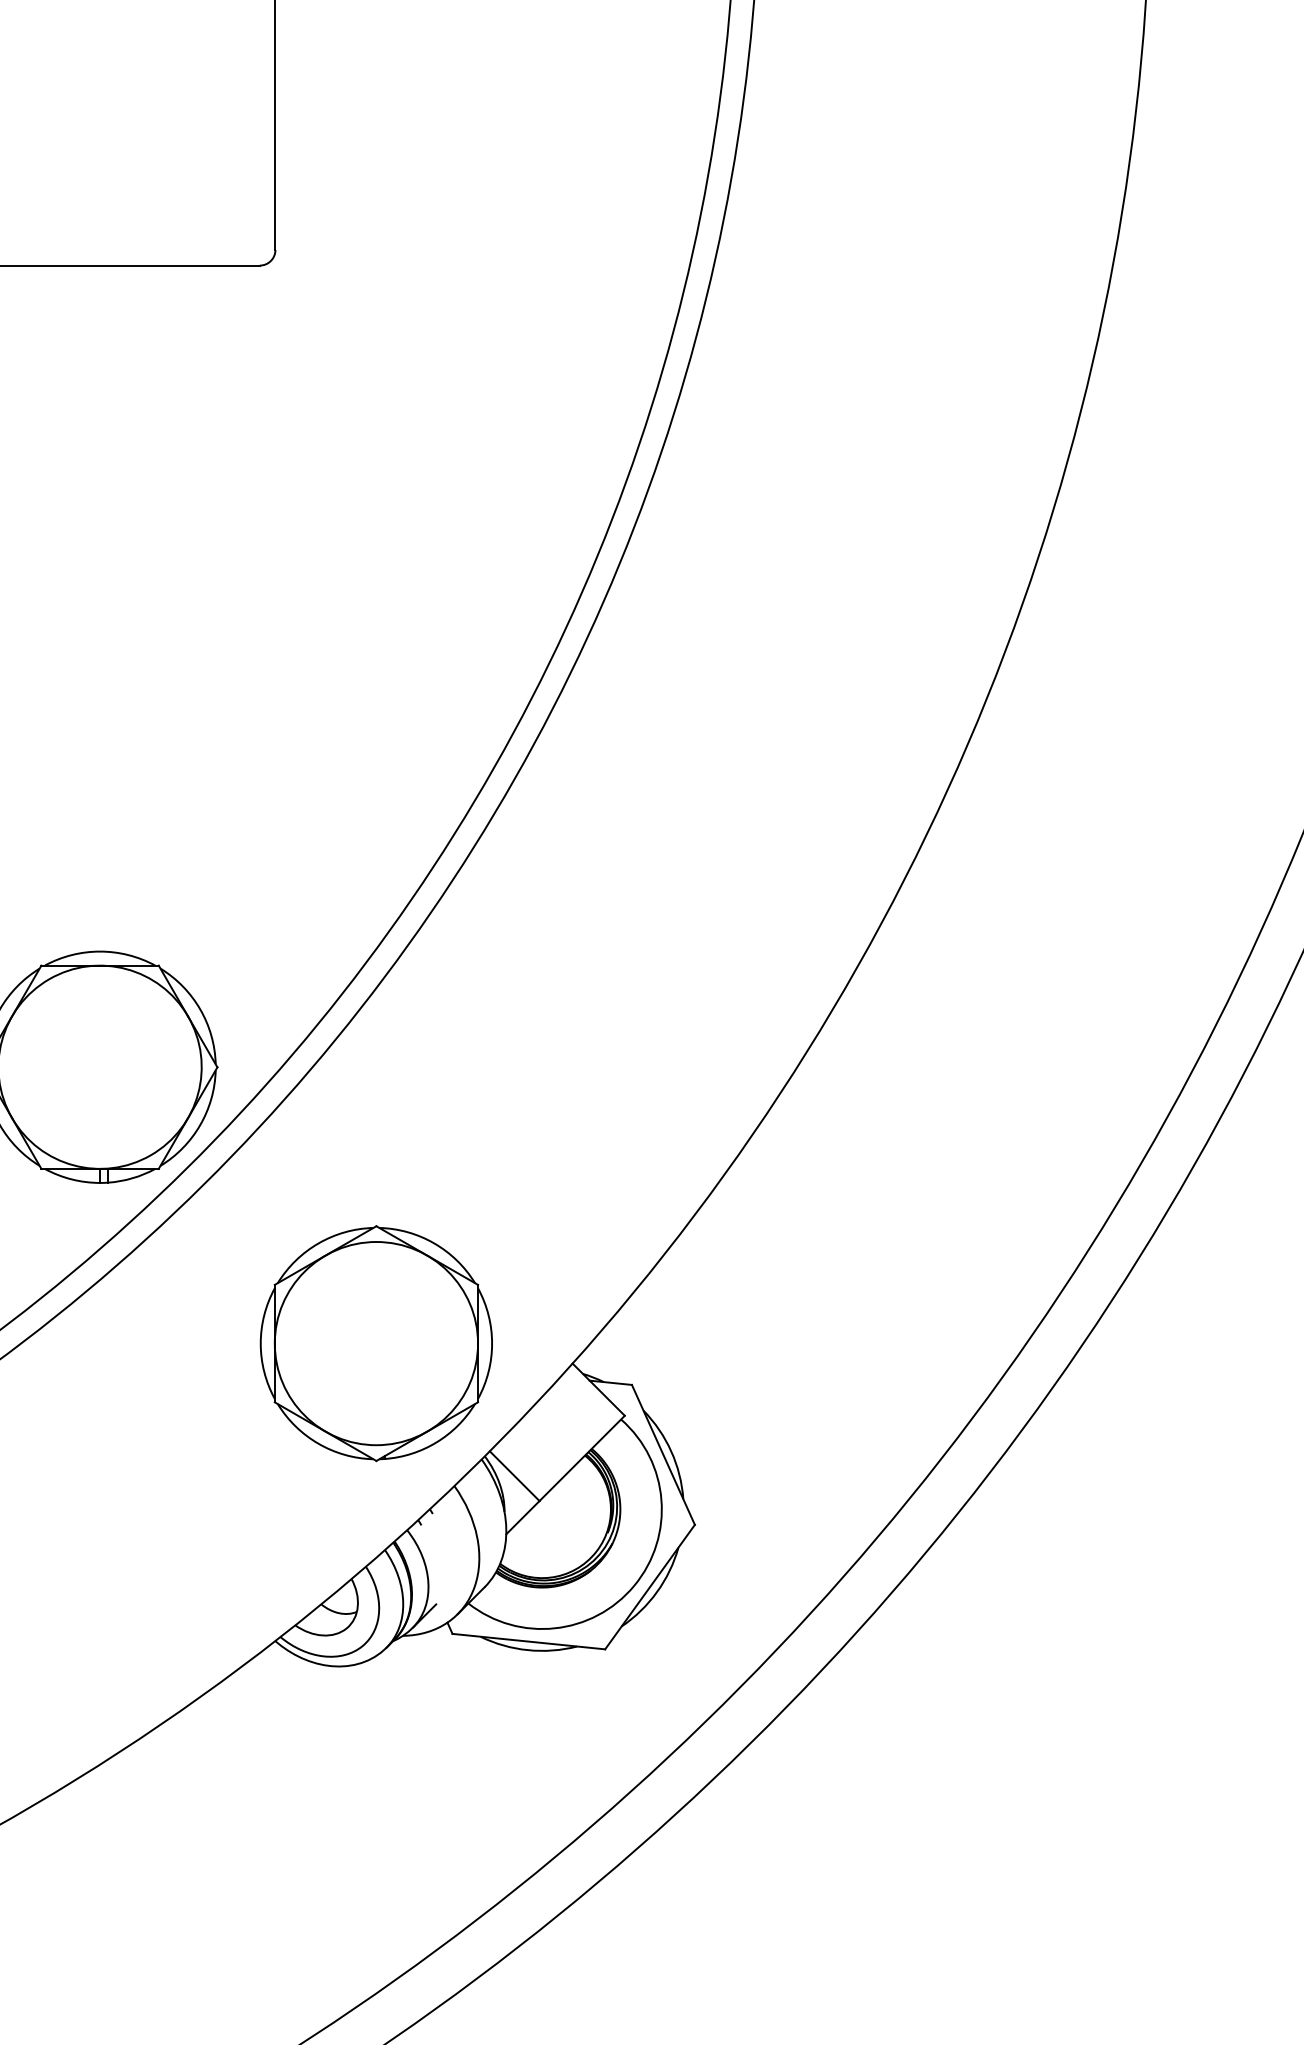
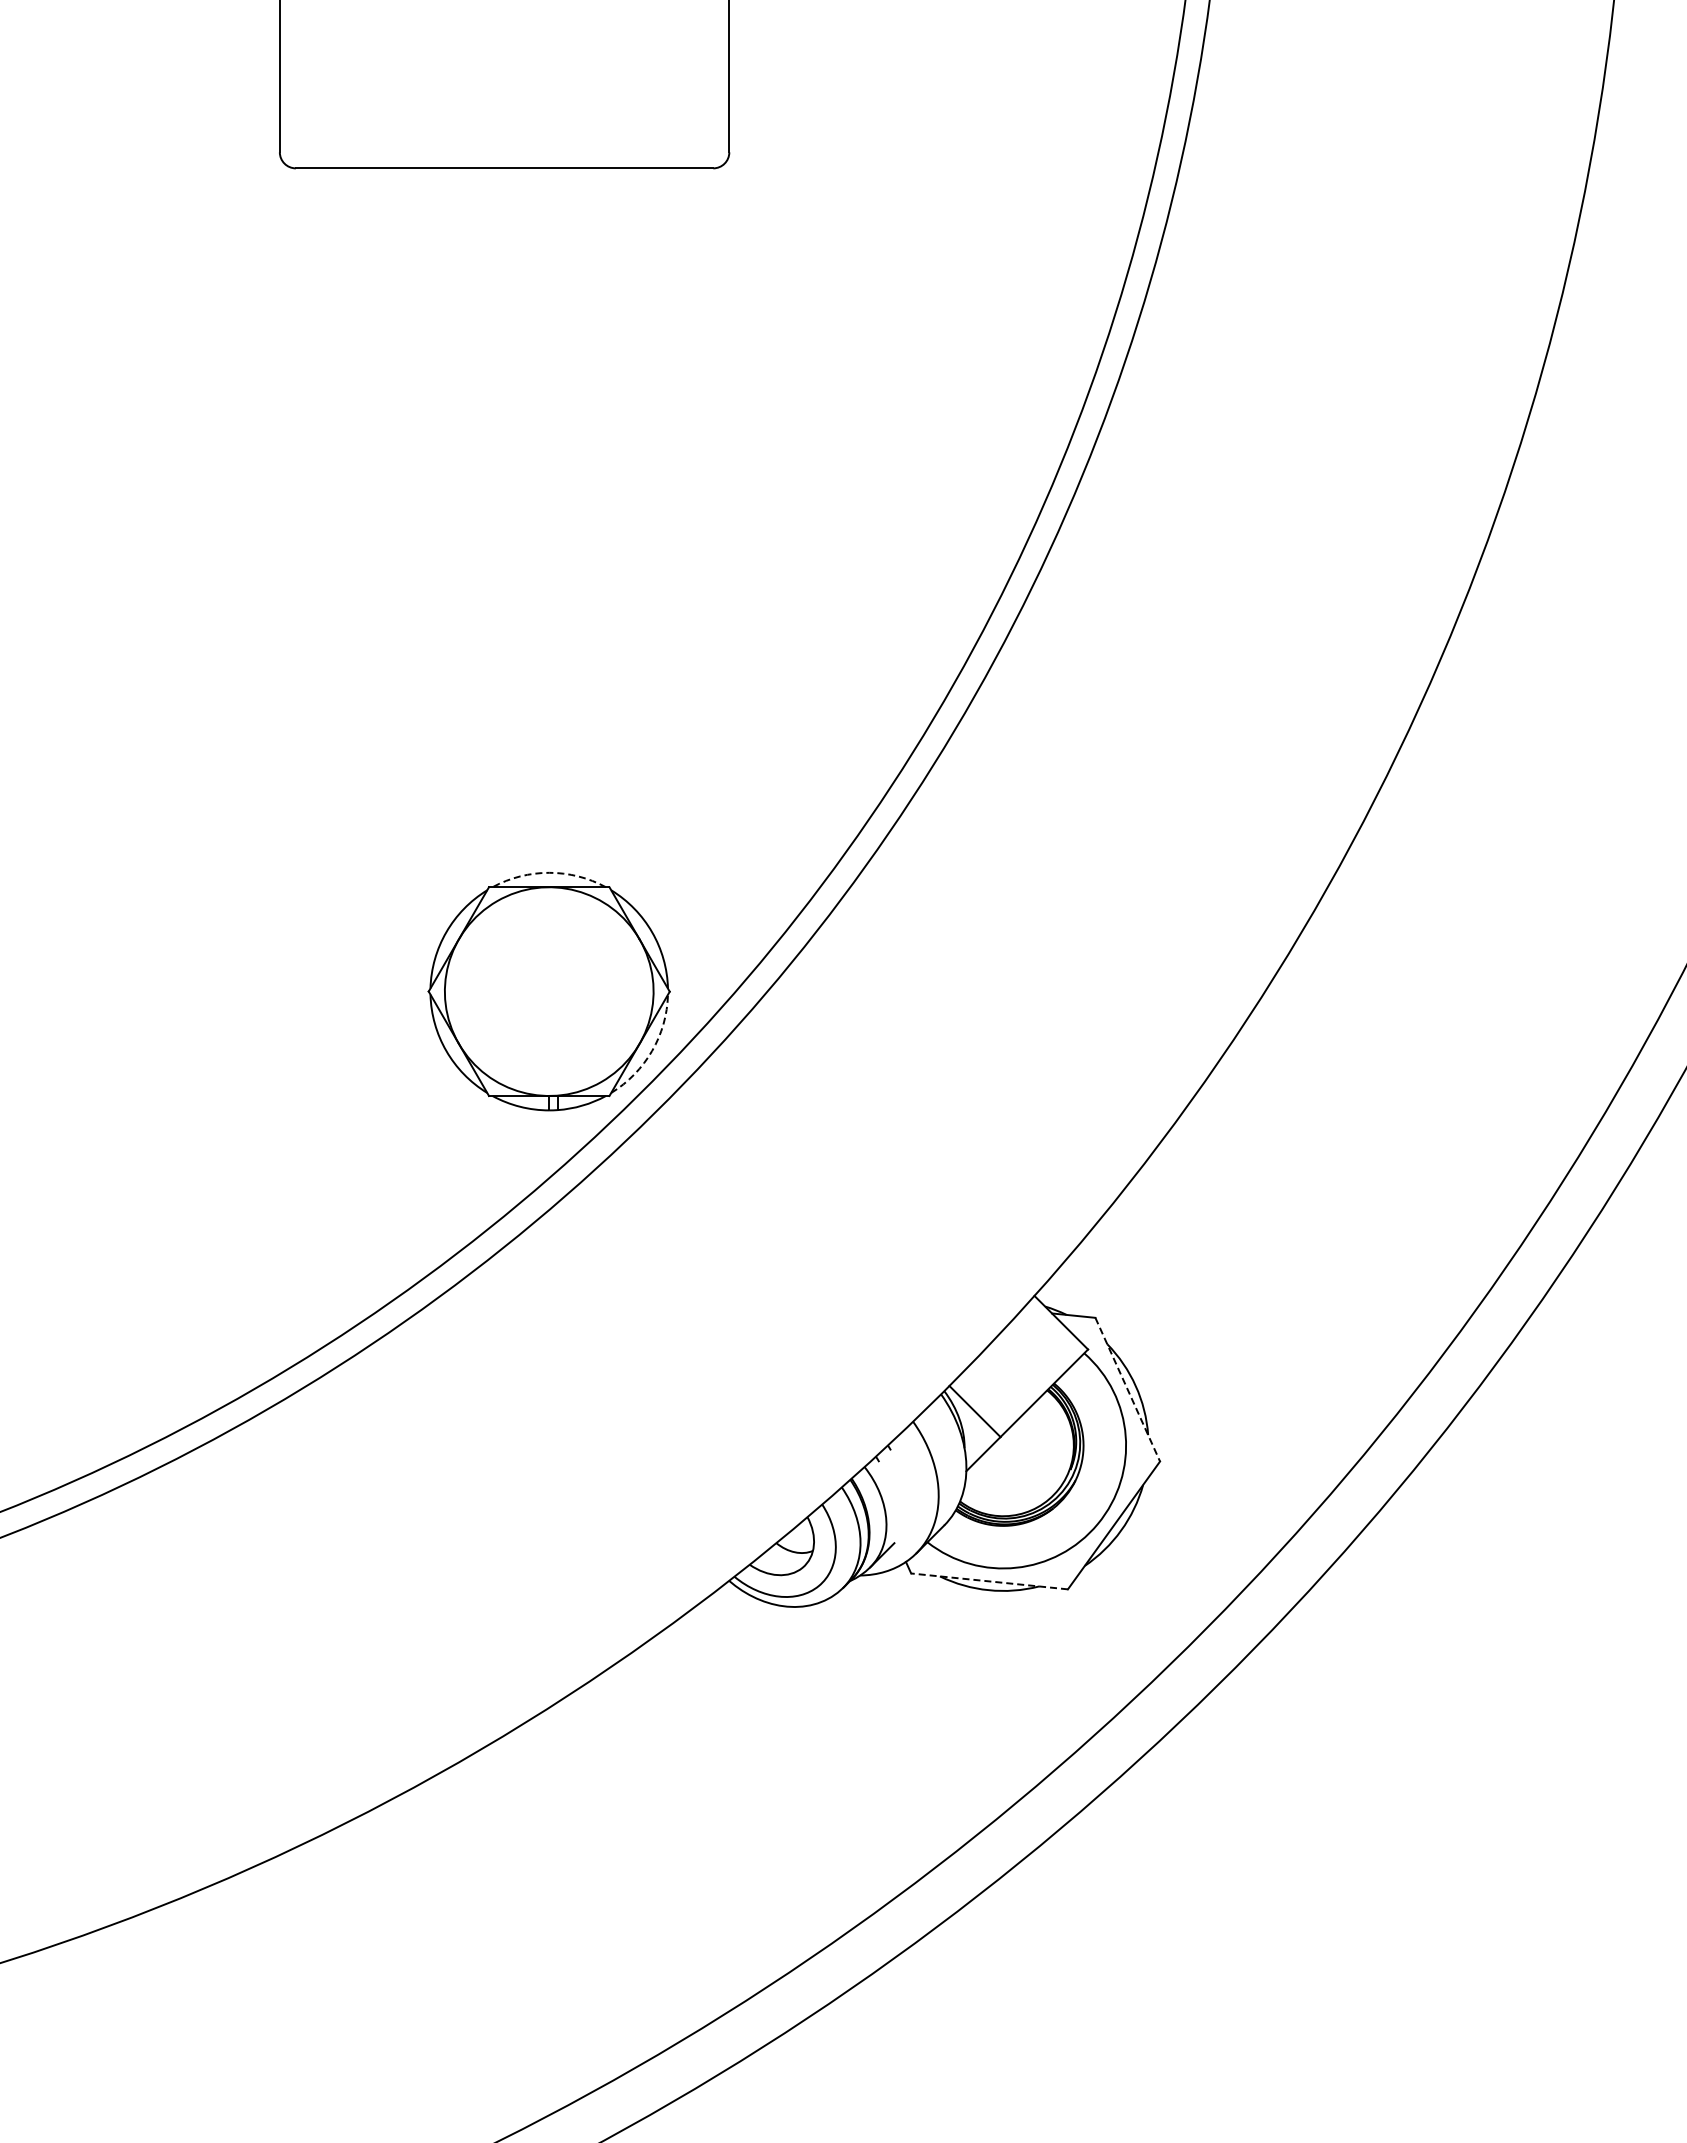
arc: (100, 951) -> (549, 872), solid -> dashed
arc: (200, 1125) -> (652, 1051), solid -> dashed
part: (375, 1342) -> (832, 1274), removed
line: (663, 1454) -> (1127, 1389), solid -> dashed
line: (528, 1641) -> (989, 1581), solid -> dashed

